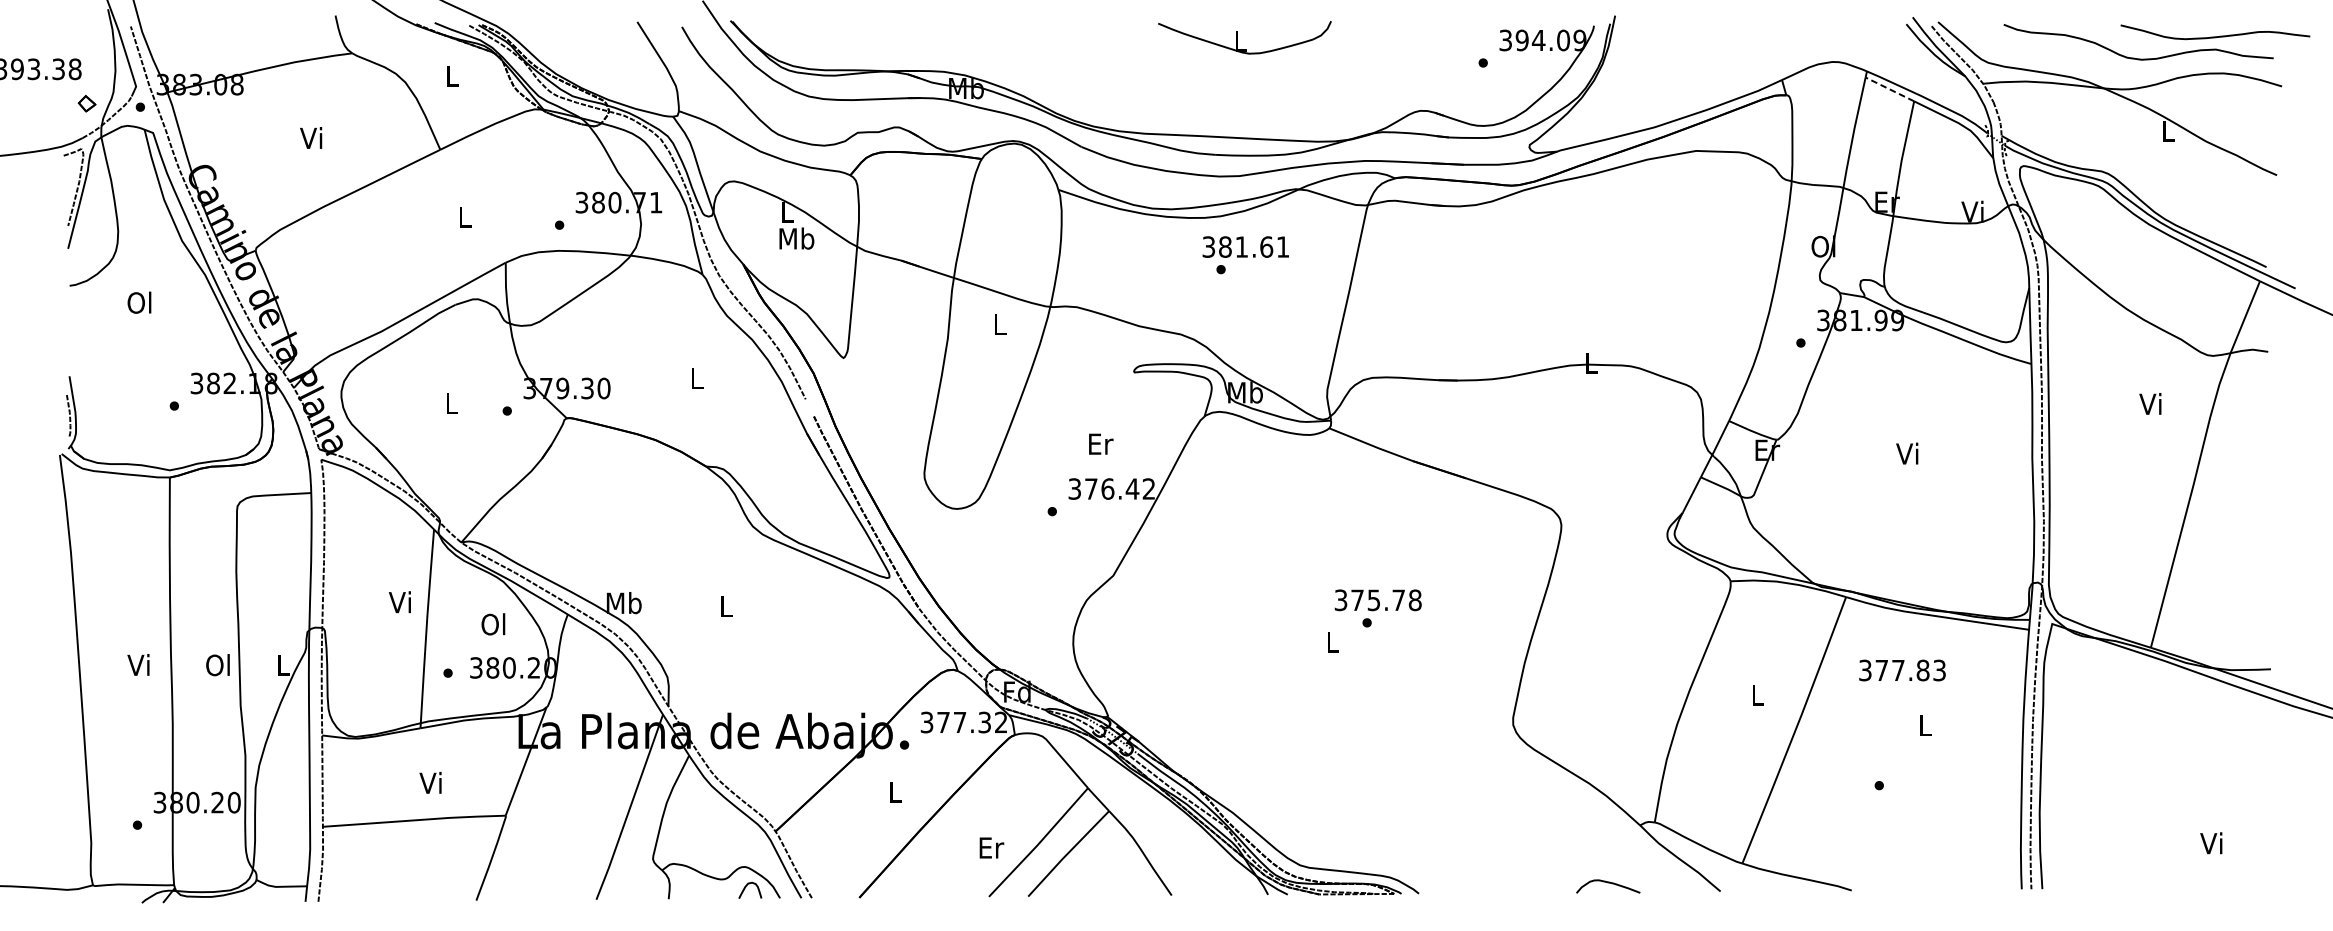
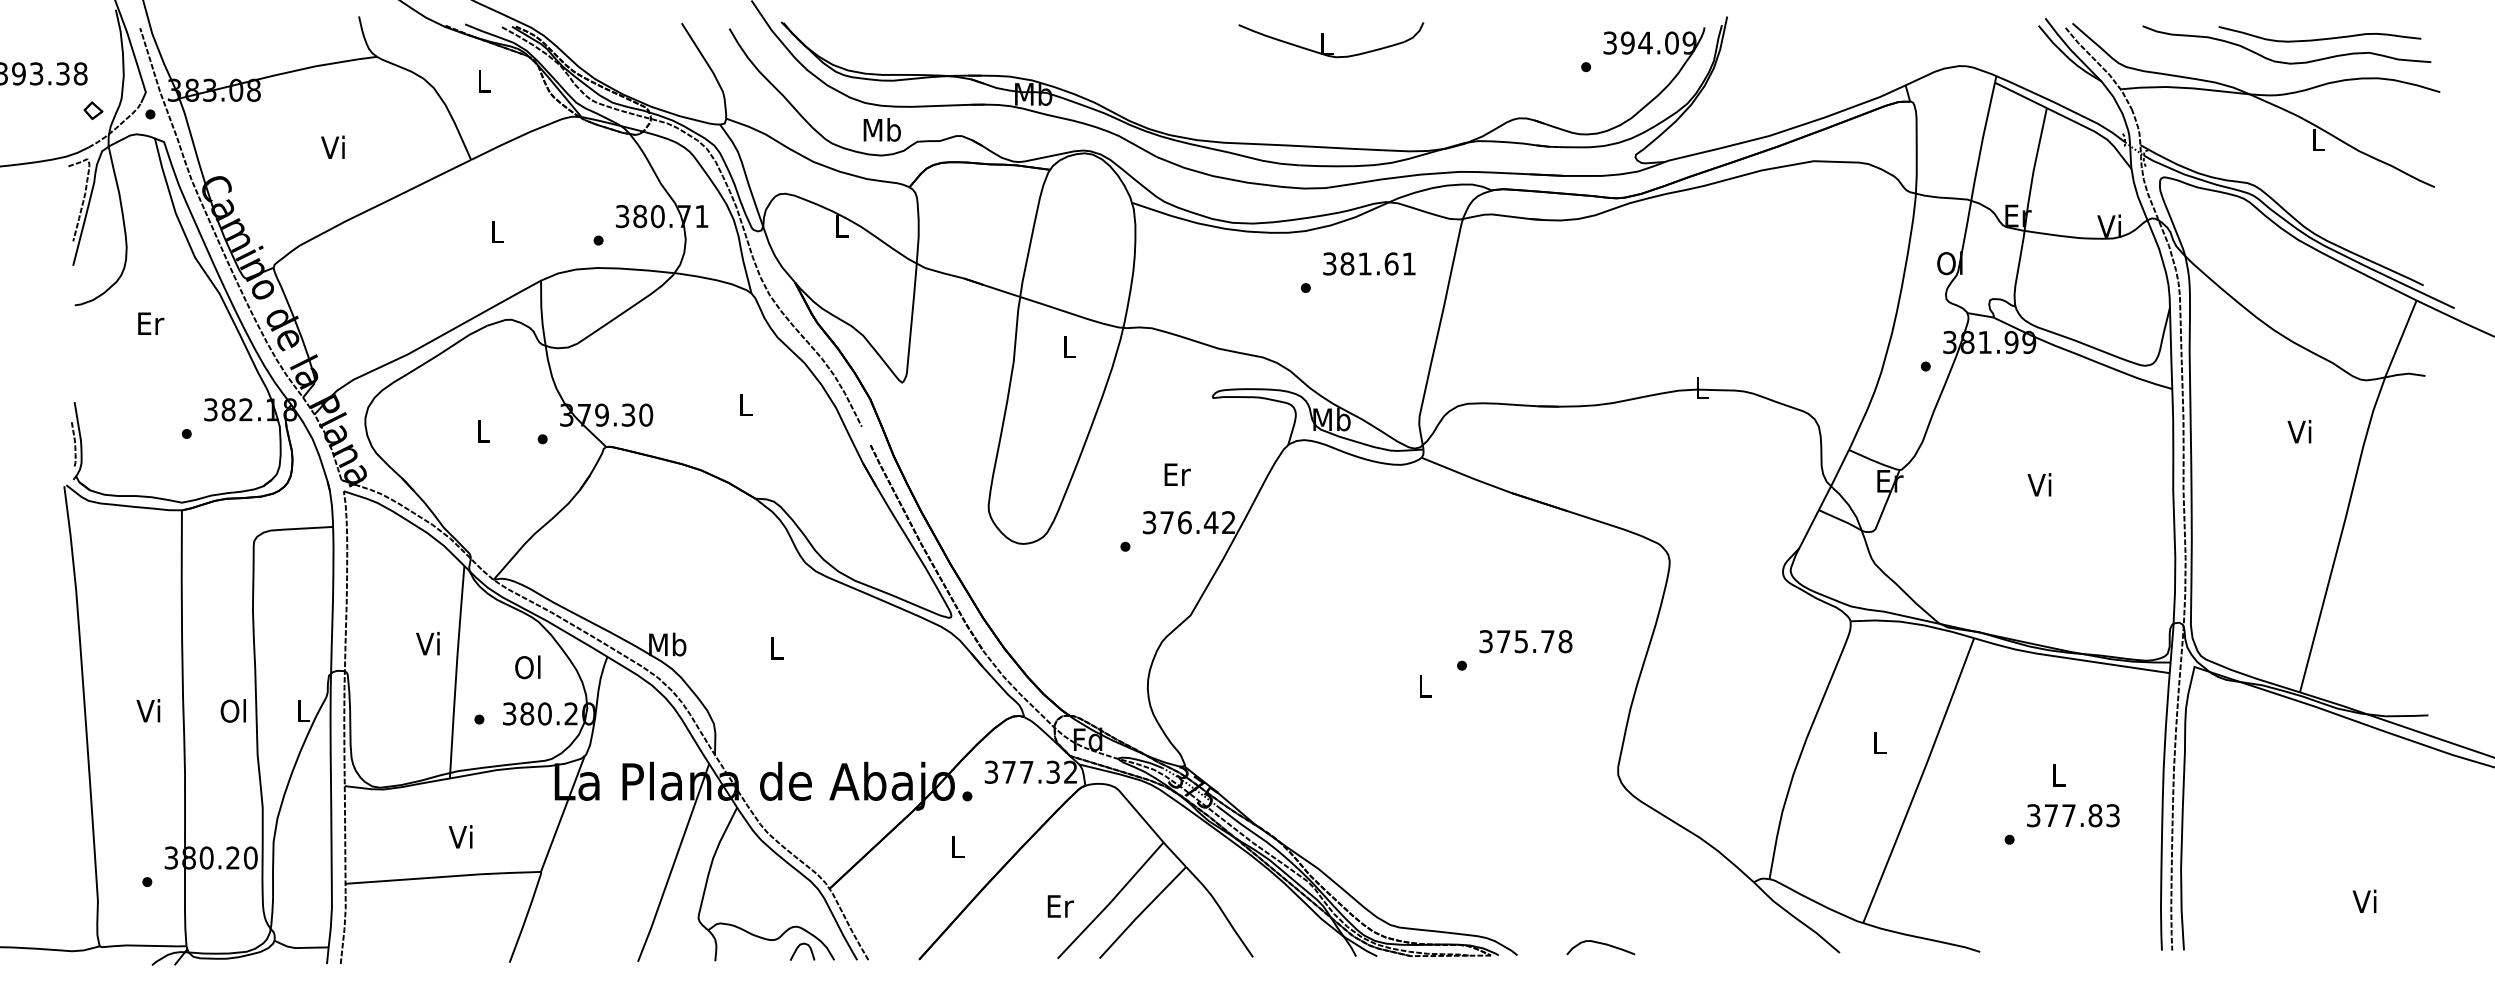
curve: (2214, 36) -> (2319, 38), moved
line: (1890, 89) -> (2021, 95), dashed -> solid
text: (796, 238) -> (881, 129), moved
text: (1246, 246) -> (1369, 263), moved
text: (140, 302) -> (150, 323), Ol -> Er
text: (1377, 600) -> (1525, 641), moved
text: (1902, 670) -> (2073, 815), moved
curve: (1608, 883) -> (1601, 944), moved

